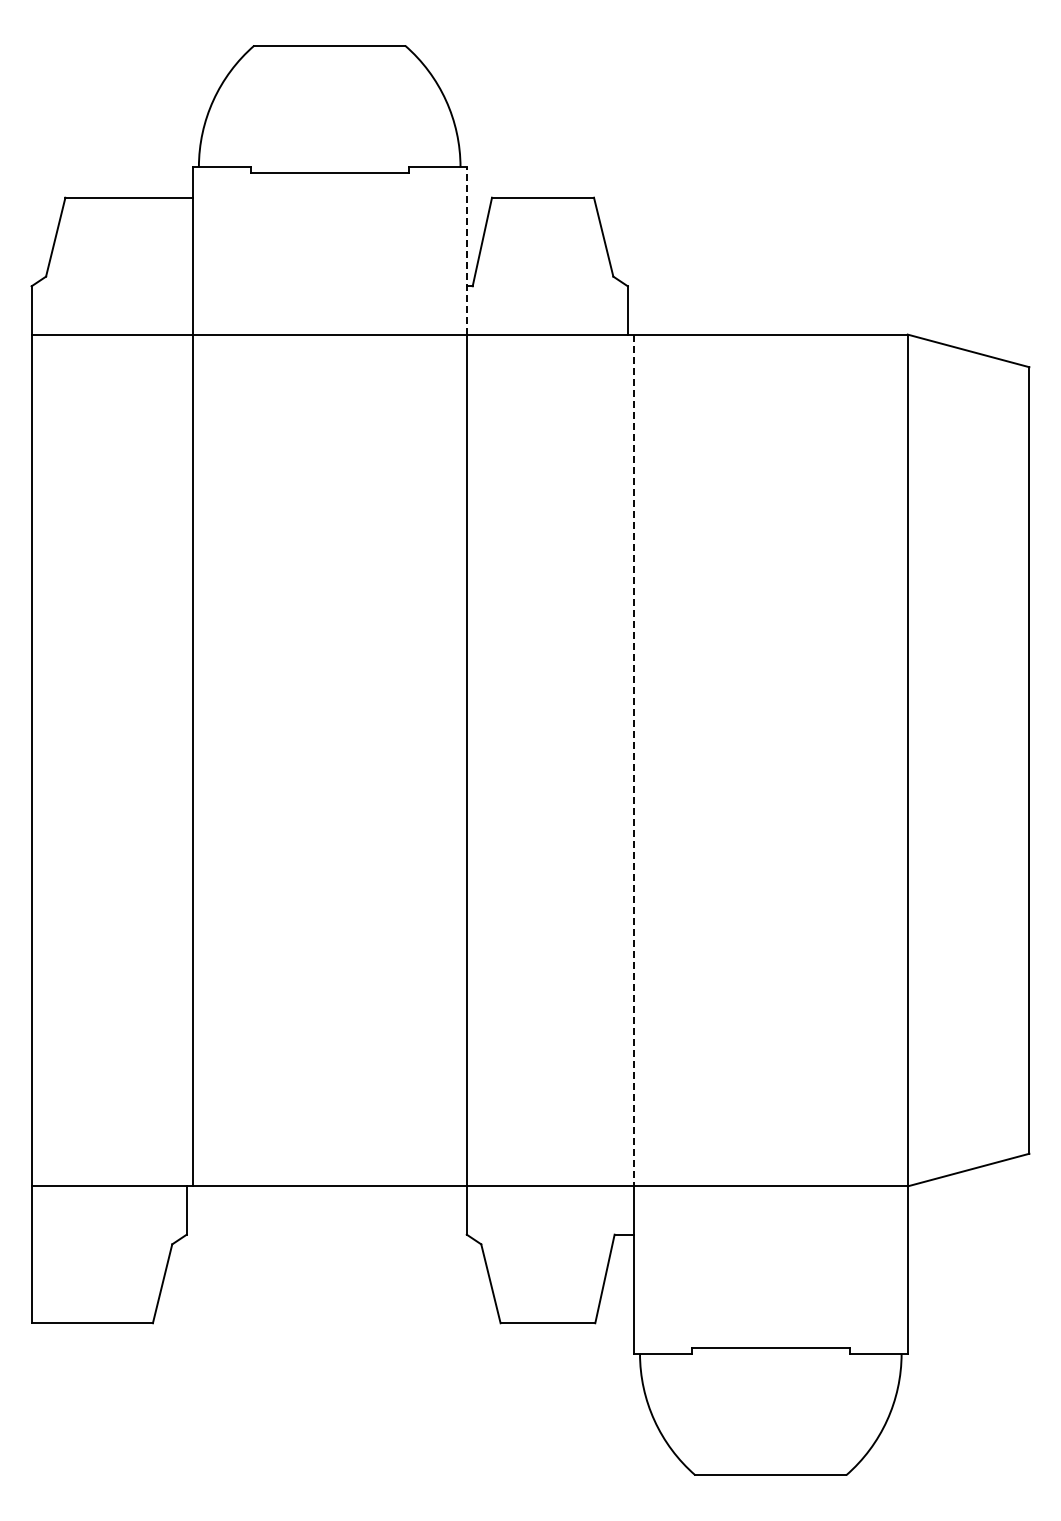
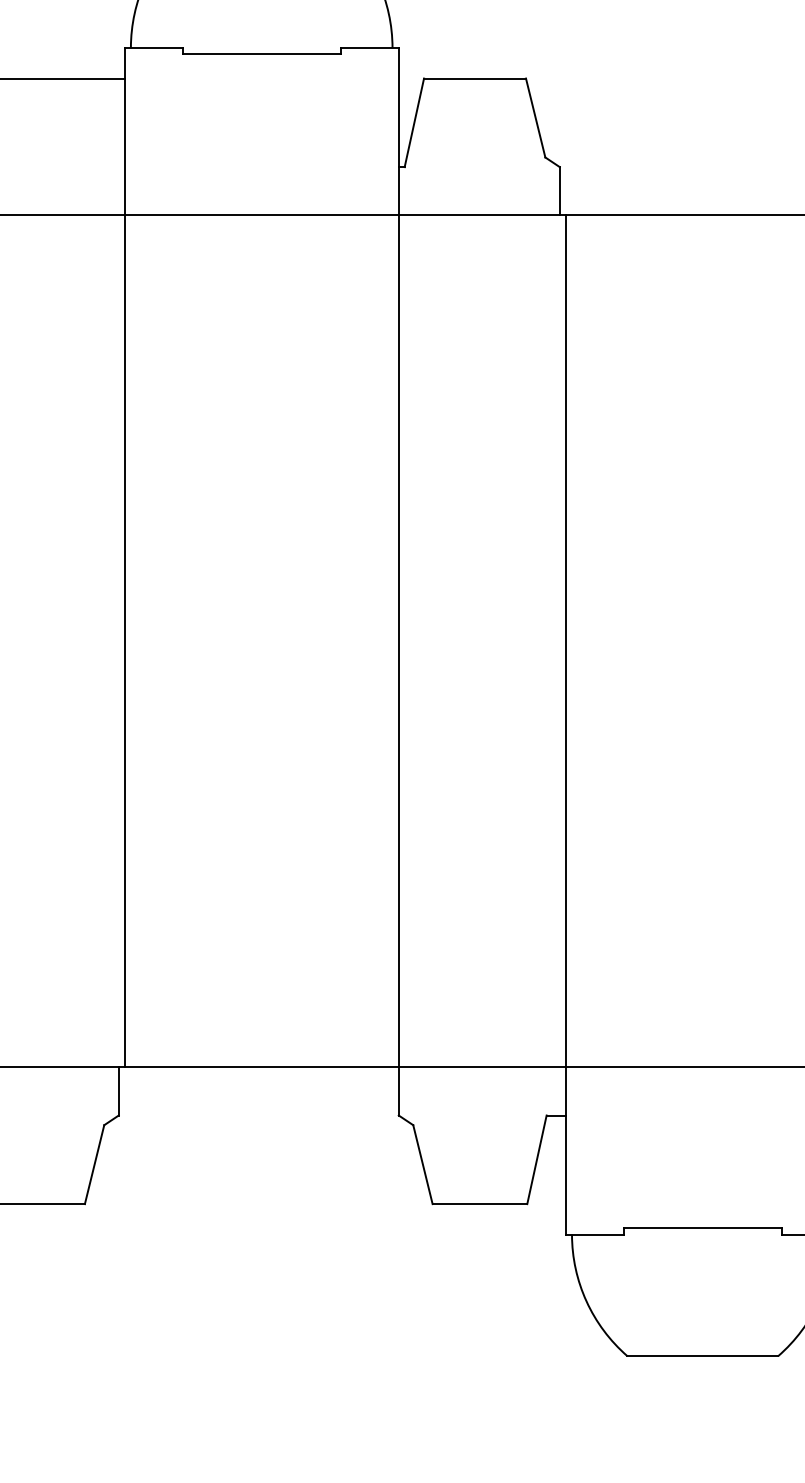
line: (466, 250) -> (398, 131), dashed -> solid
line: (633, 760) -> (565, 641), dashed -> solid

